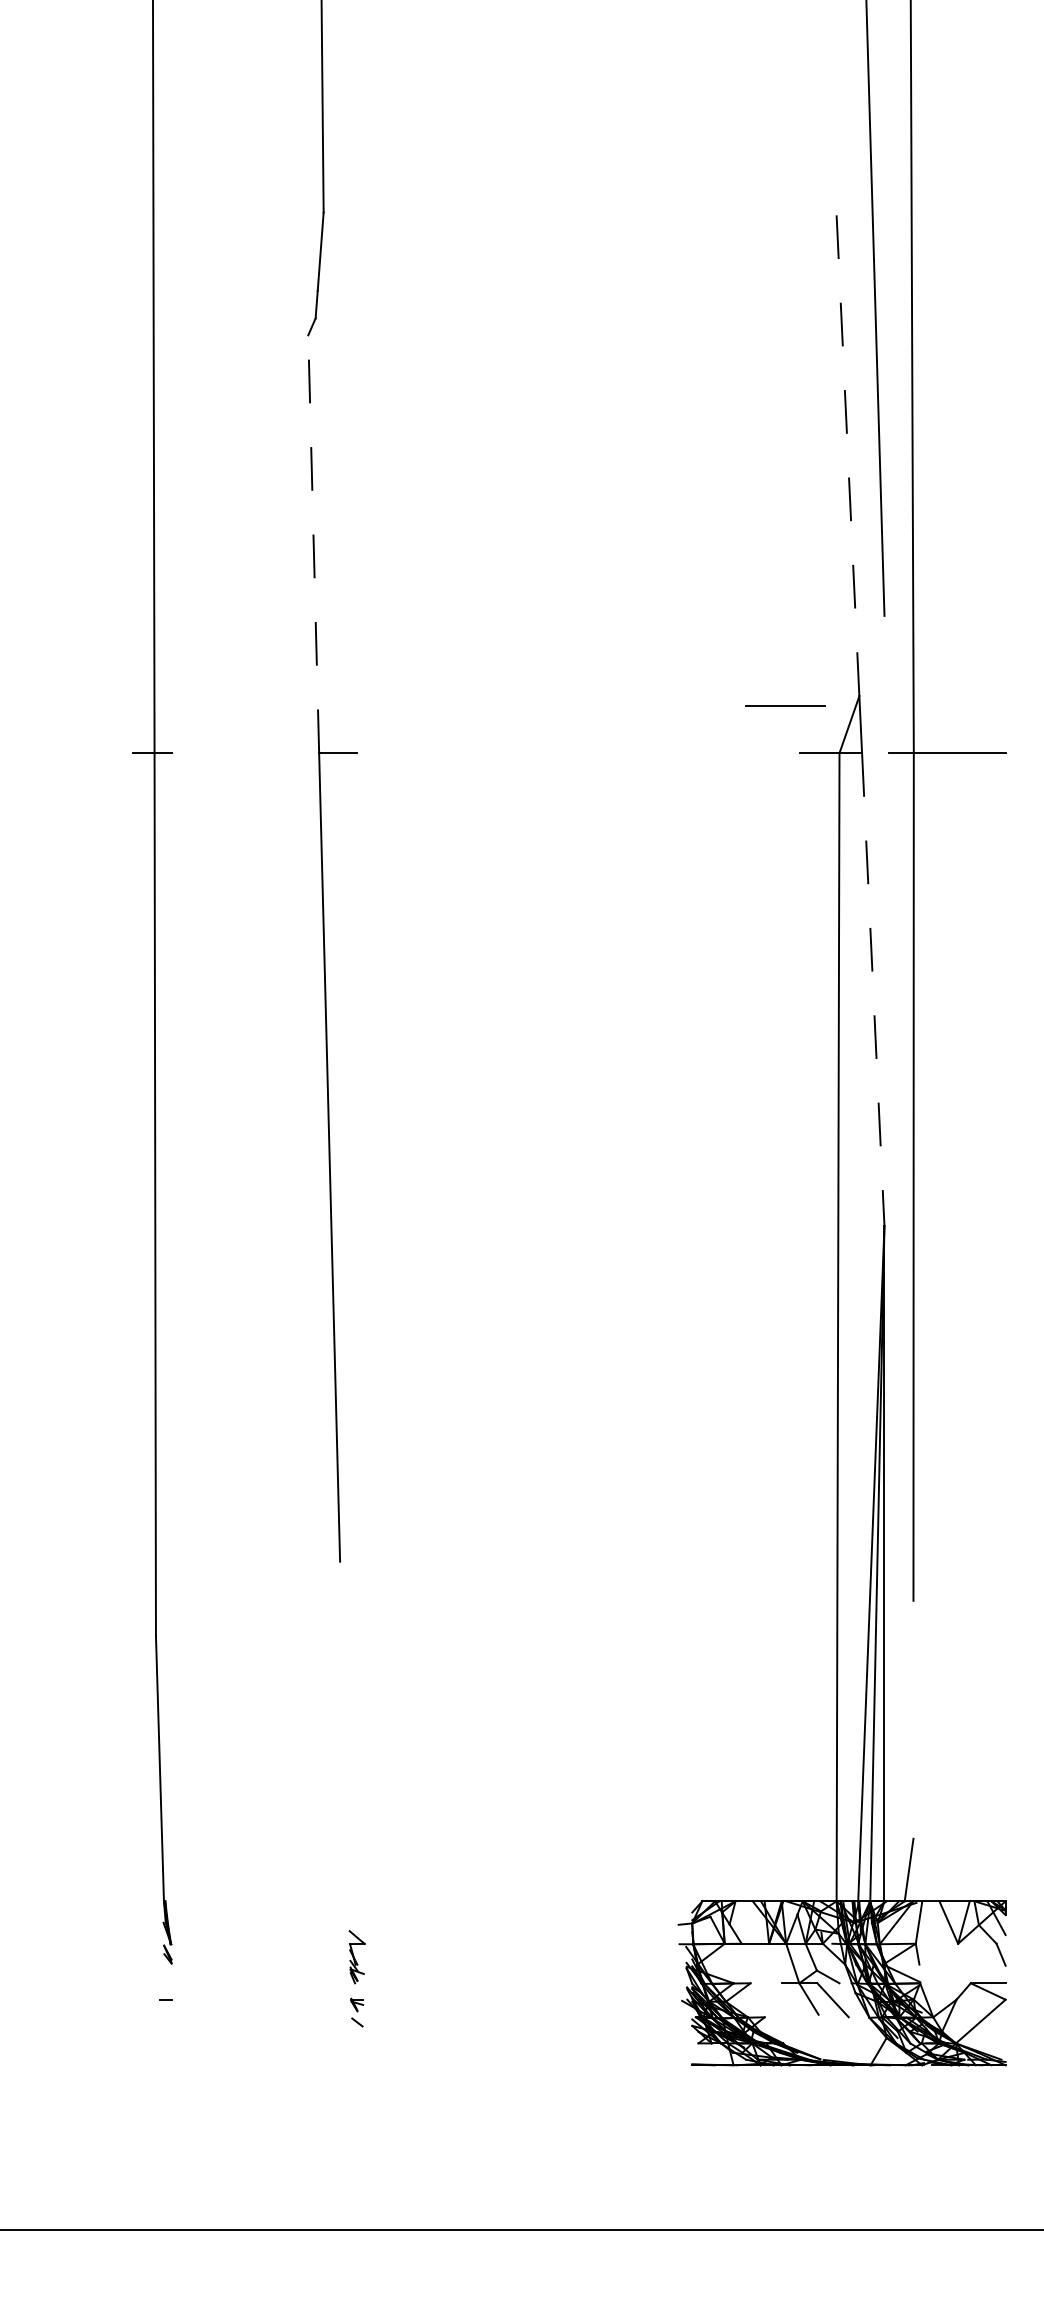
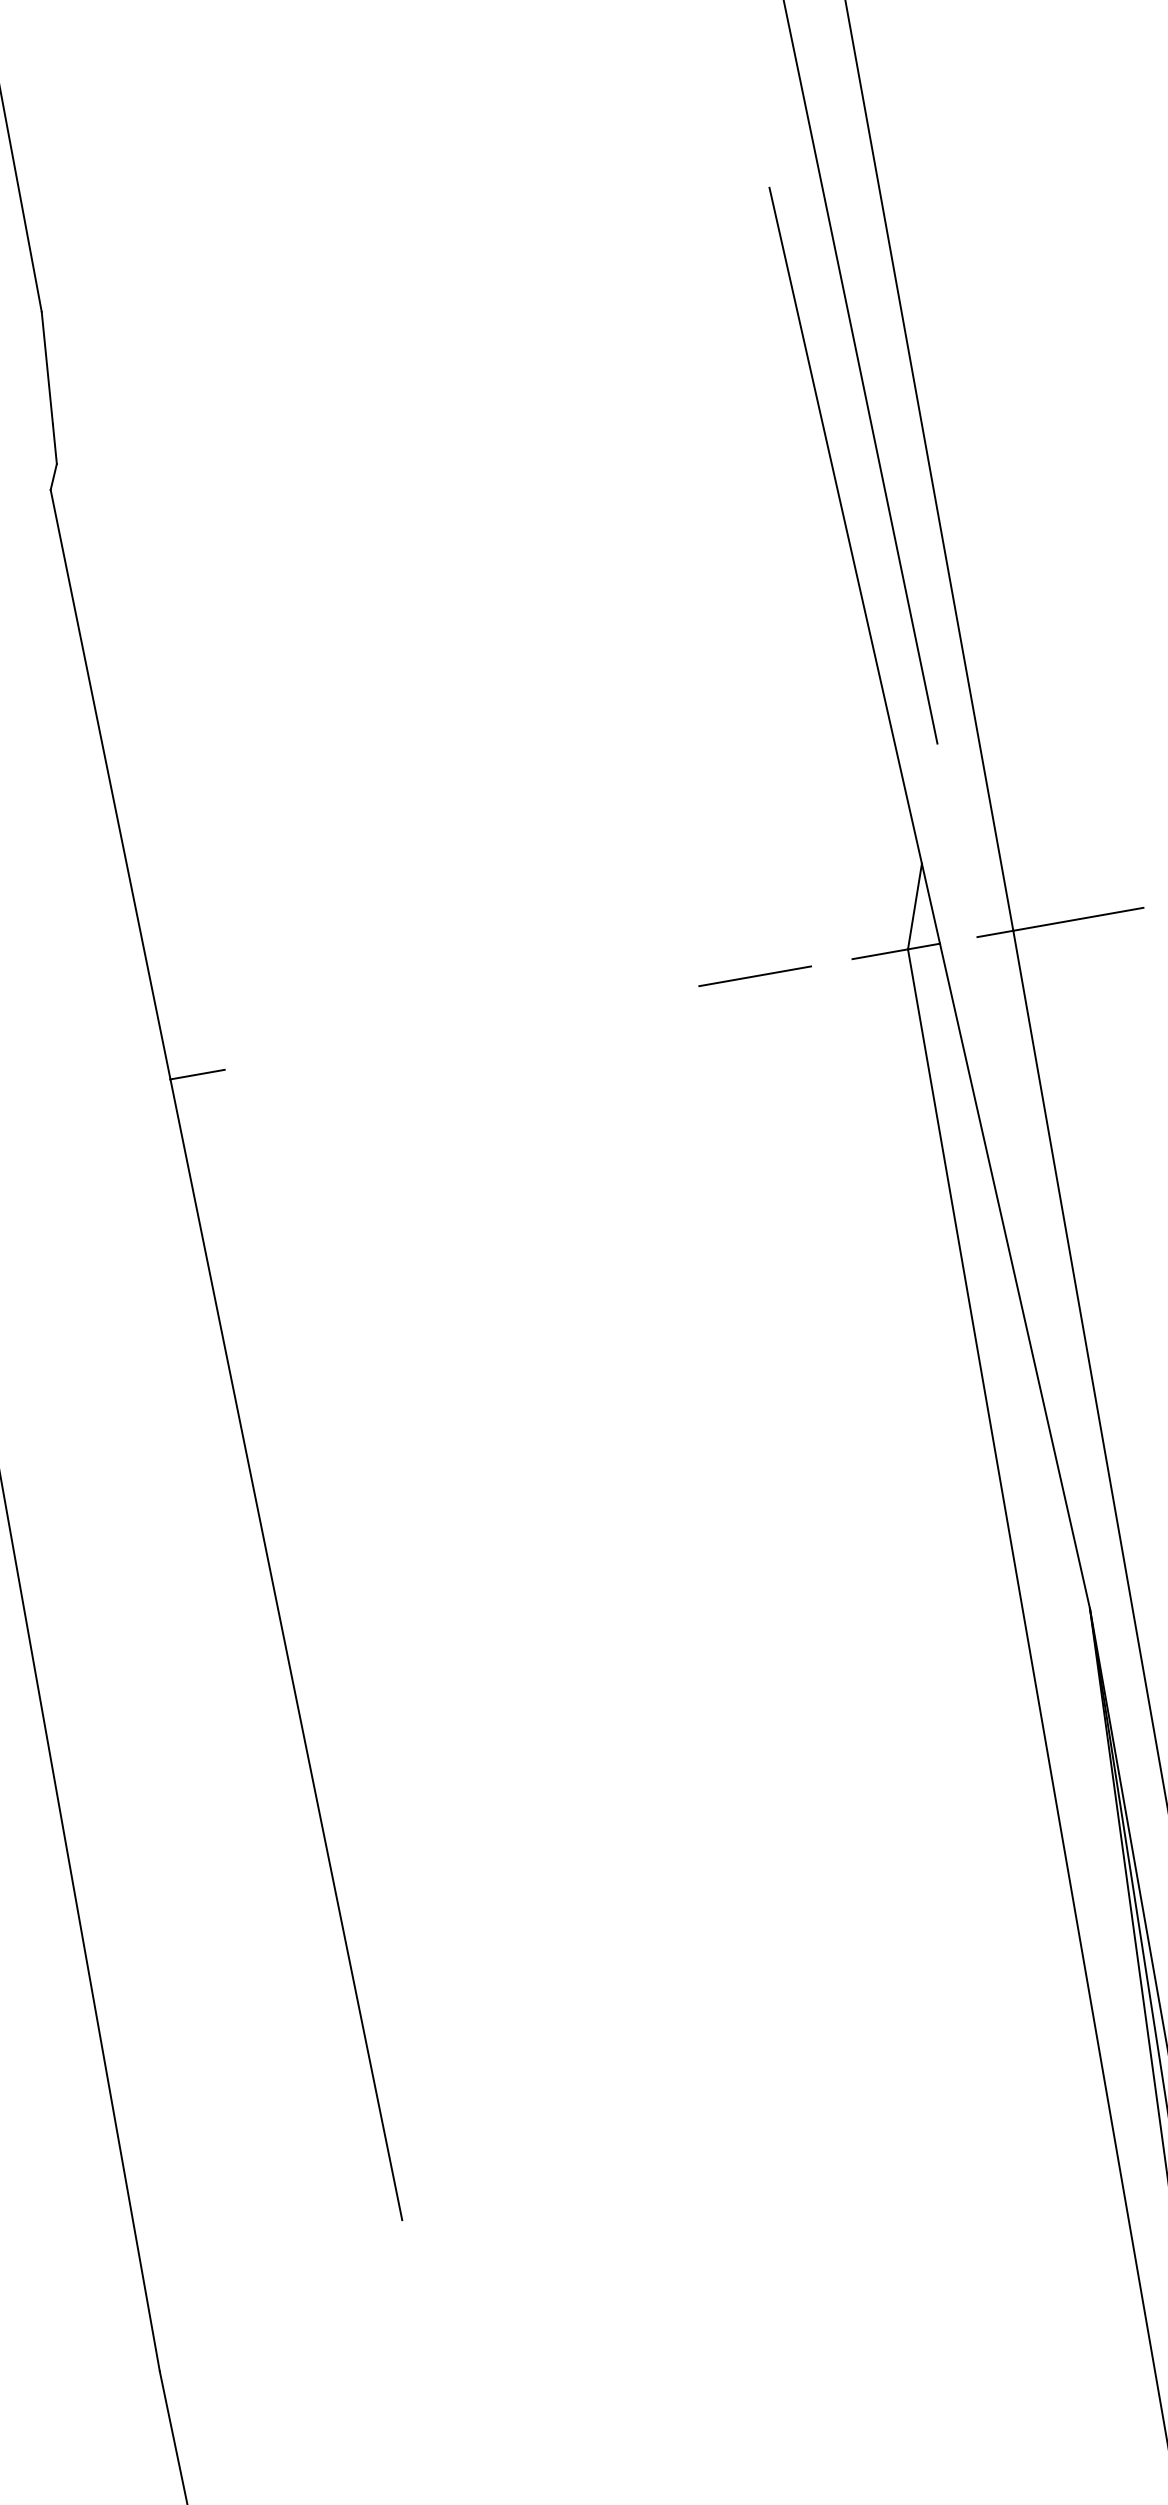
line: (847, 455) -> (844, 525), dashed -> solid
line: (313, 544) -> (110, 785), dashed -> solid
line: (785, 705) -> (754, 975), moved
line: (873, 989) -> (1015, 1275), dashed -> solid

